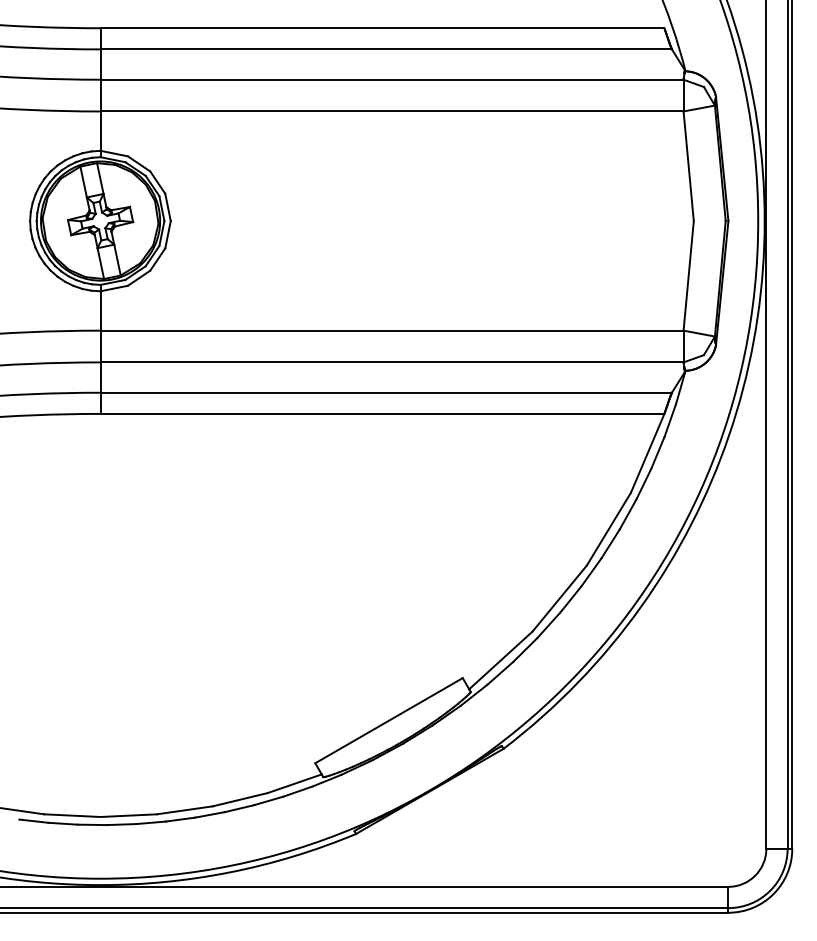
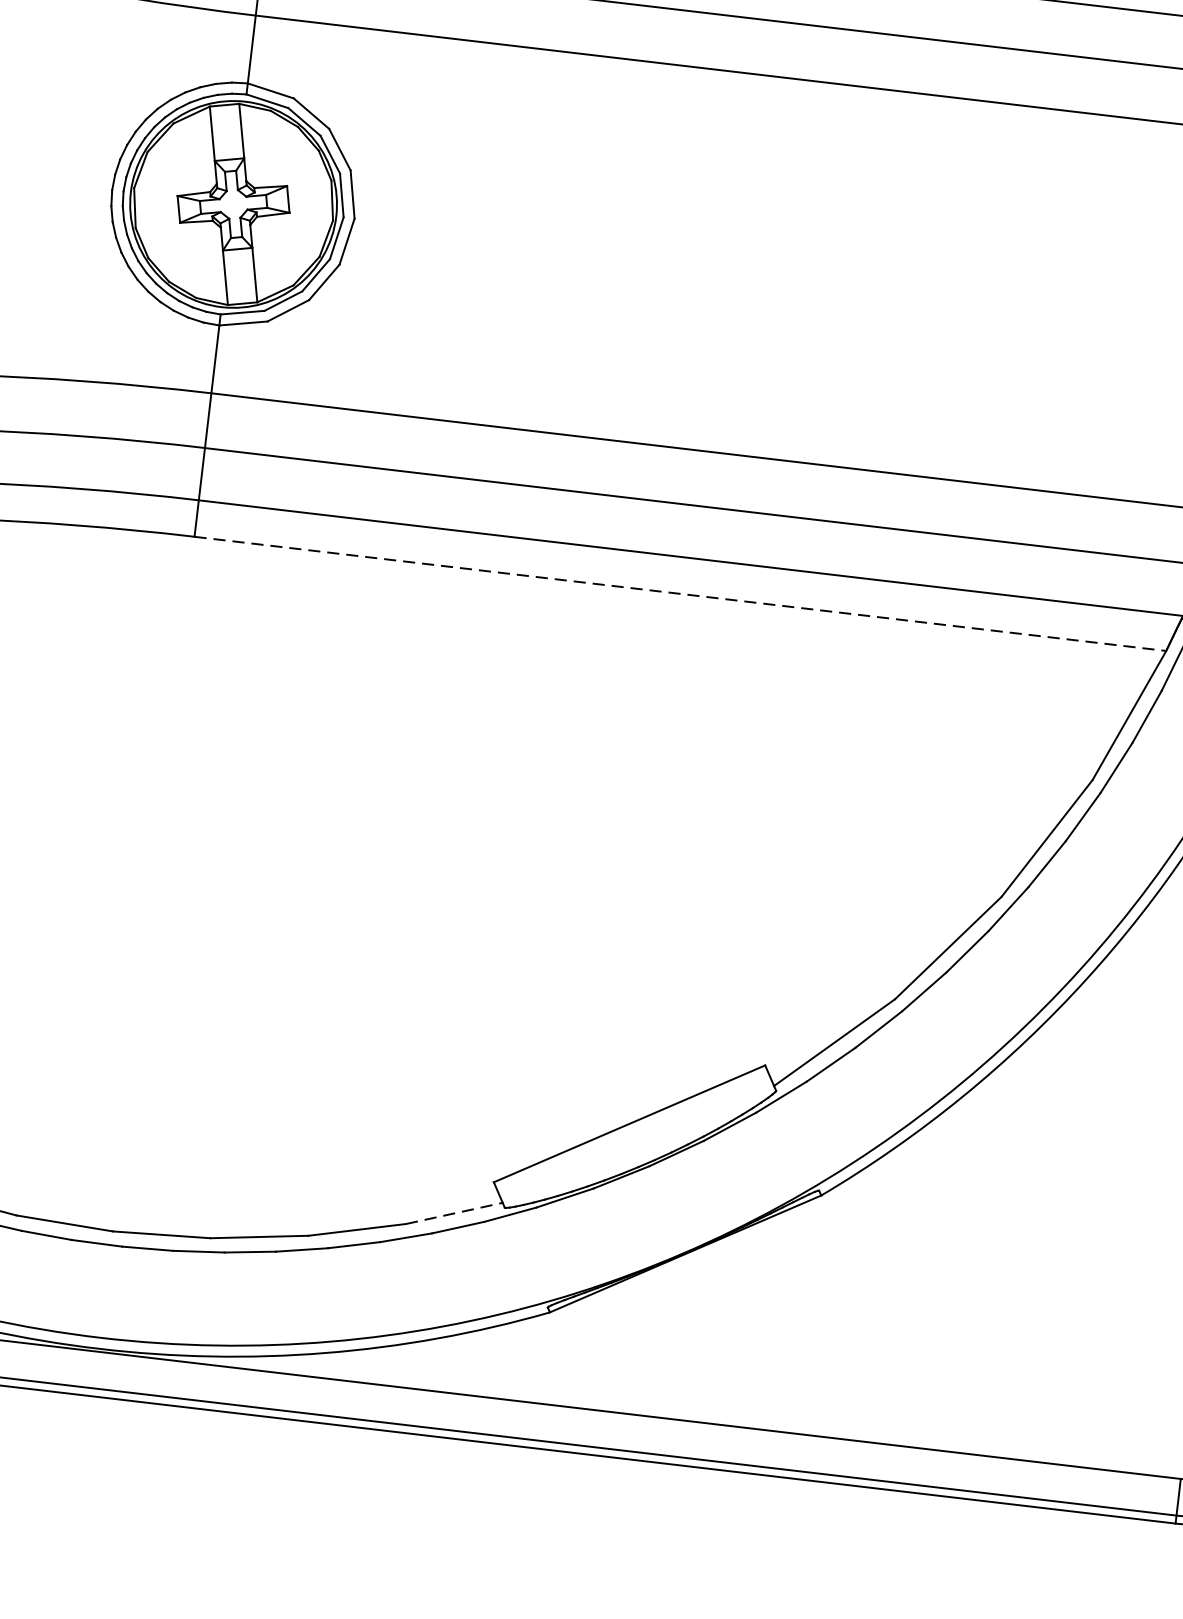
line: (382, 413) -> (680, 593), solid -> dashed
line: (294, 783) -> (453, 1212), solid -> dashed

